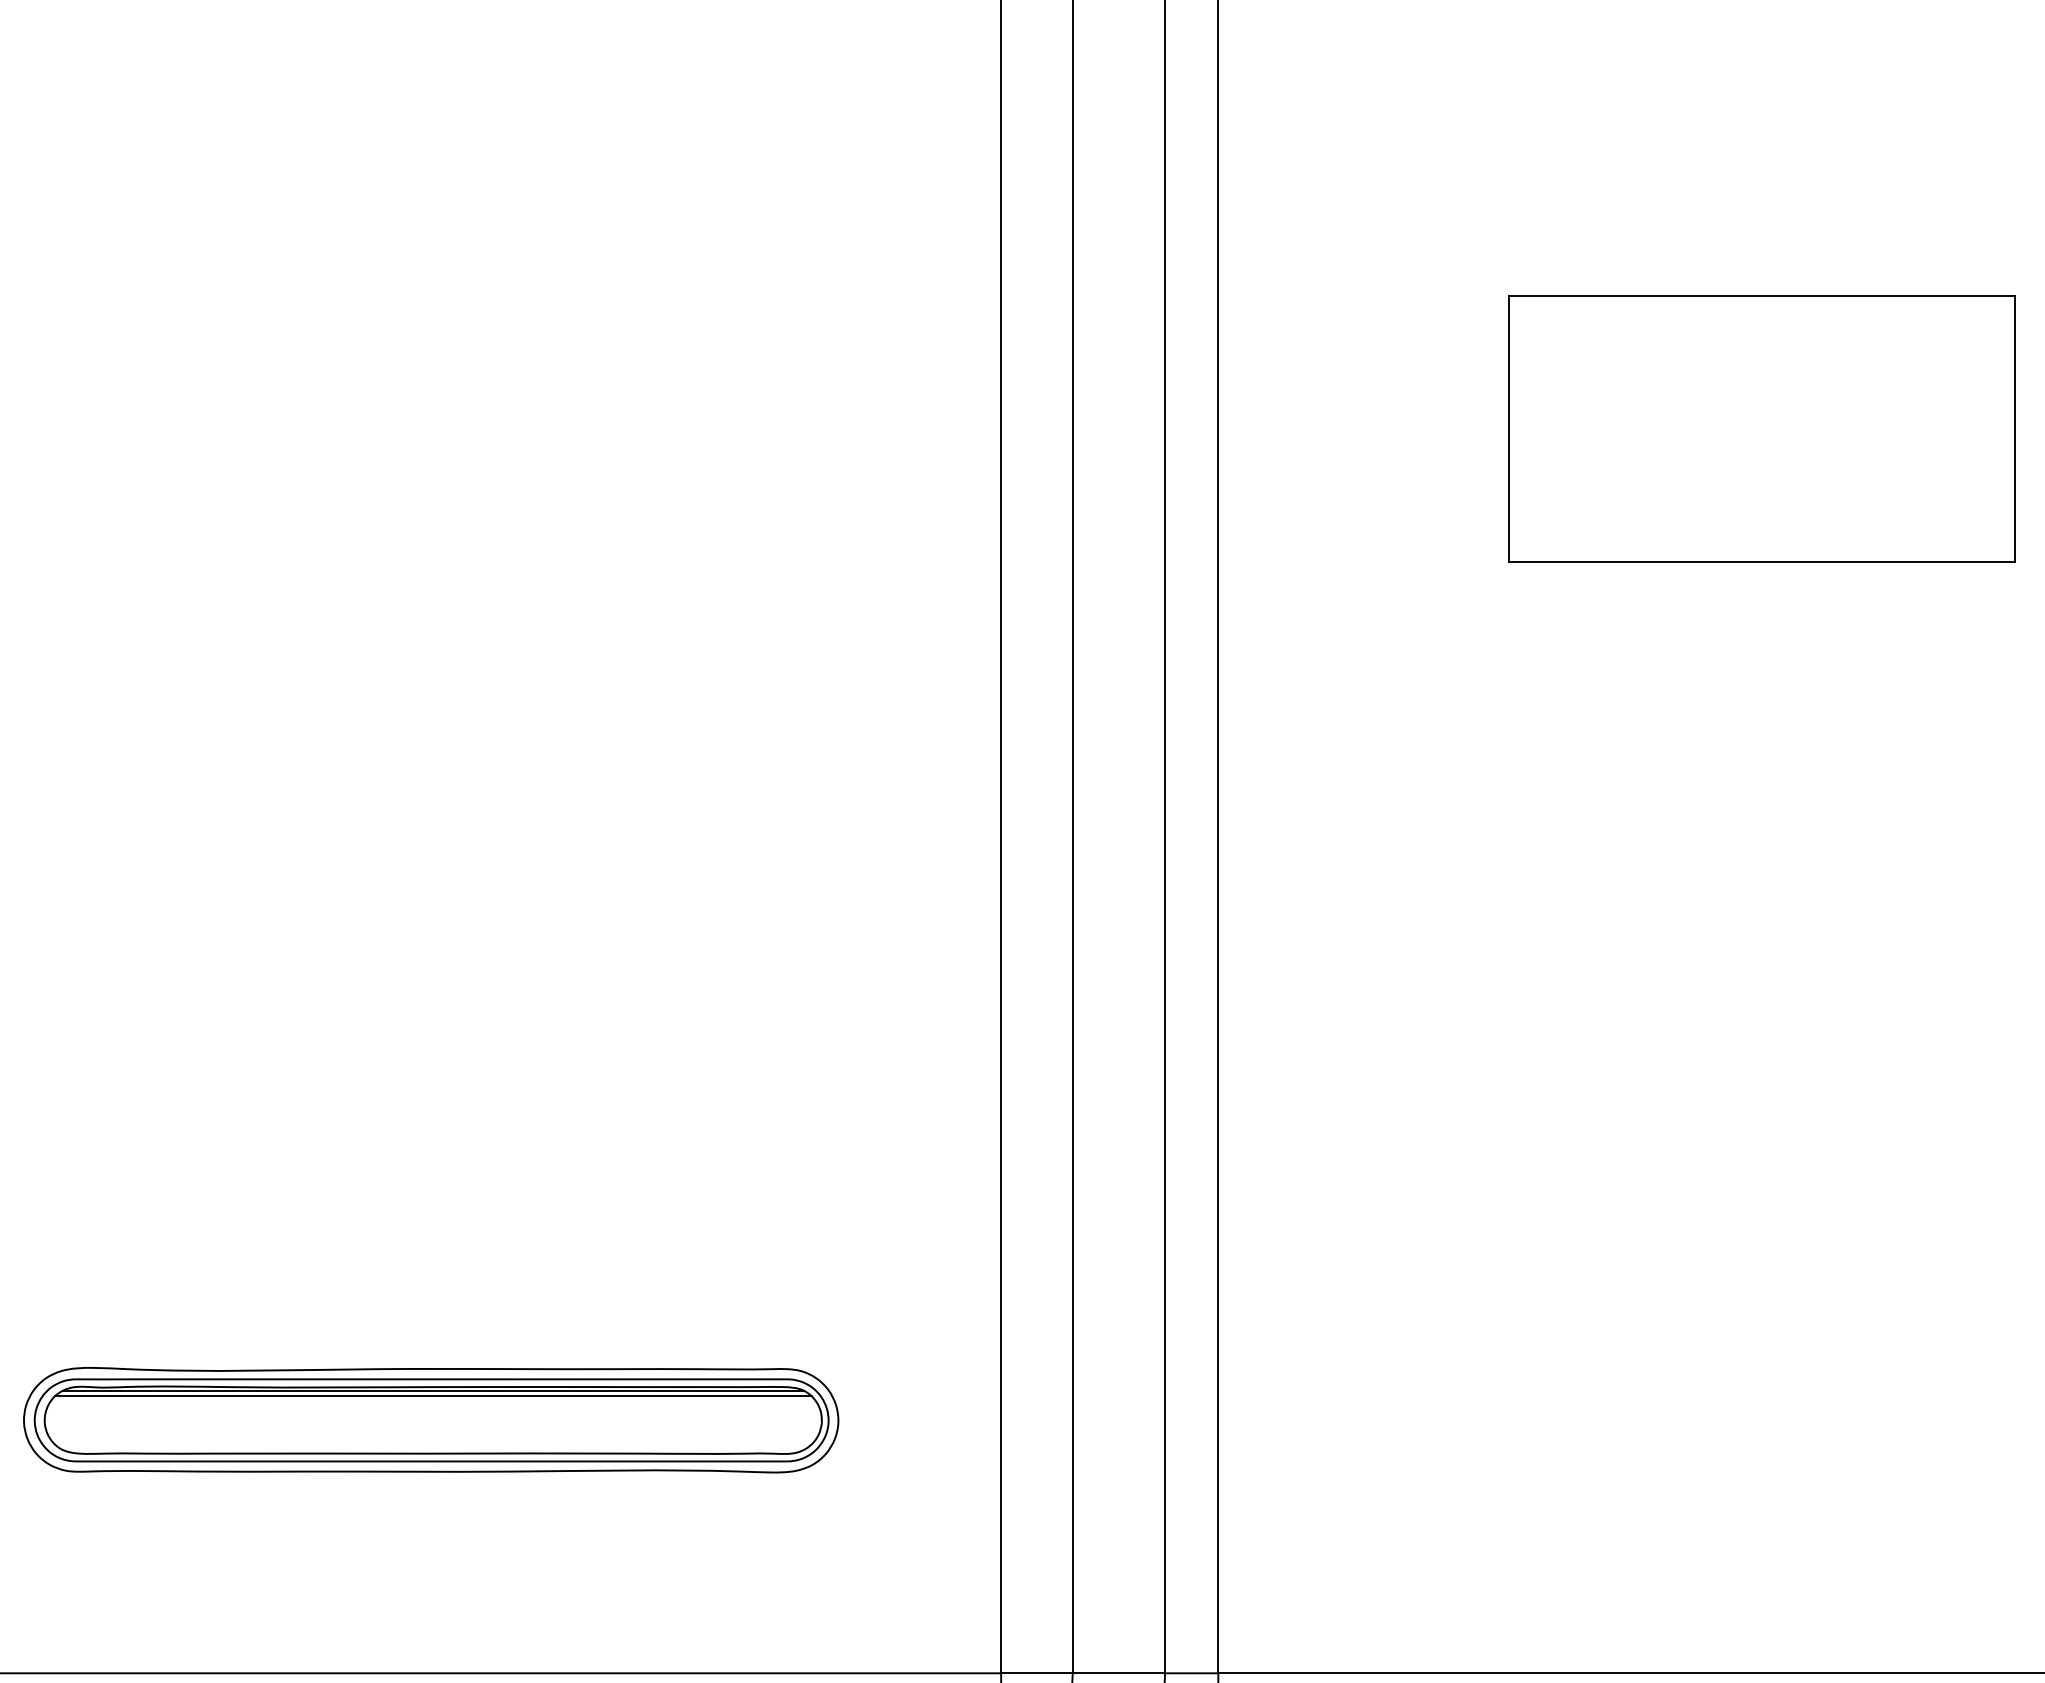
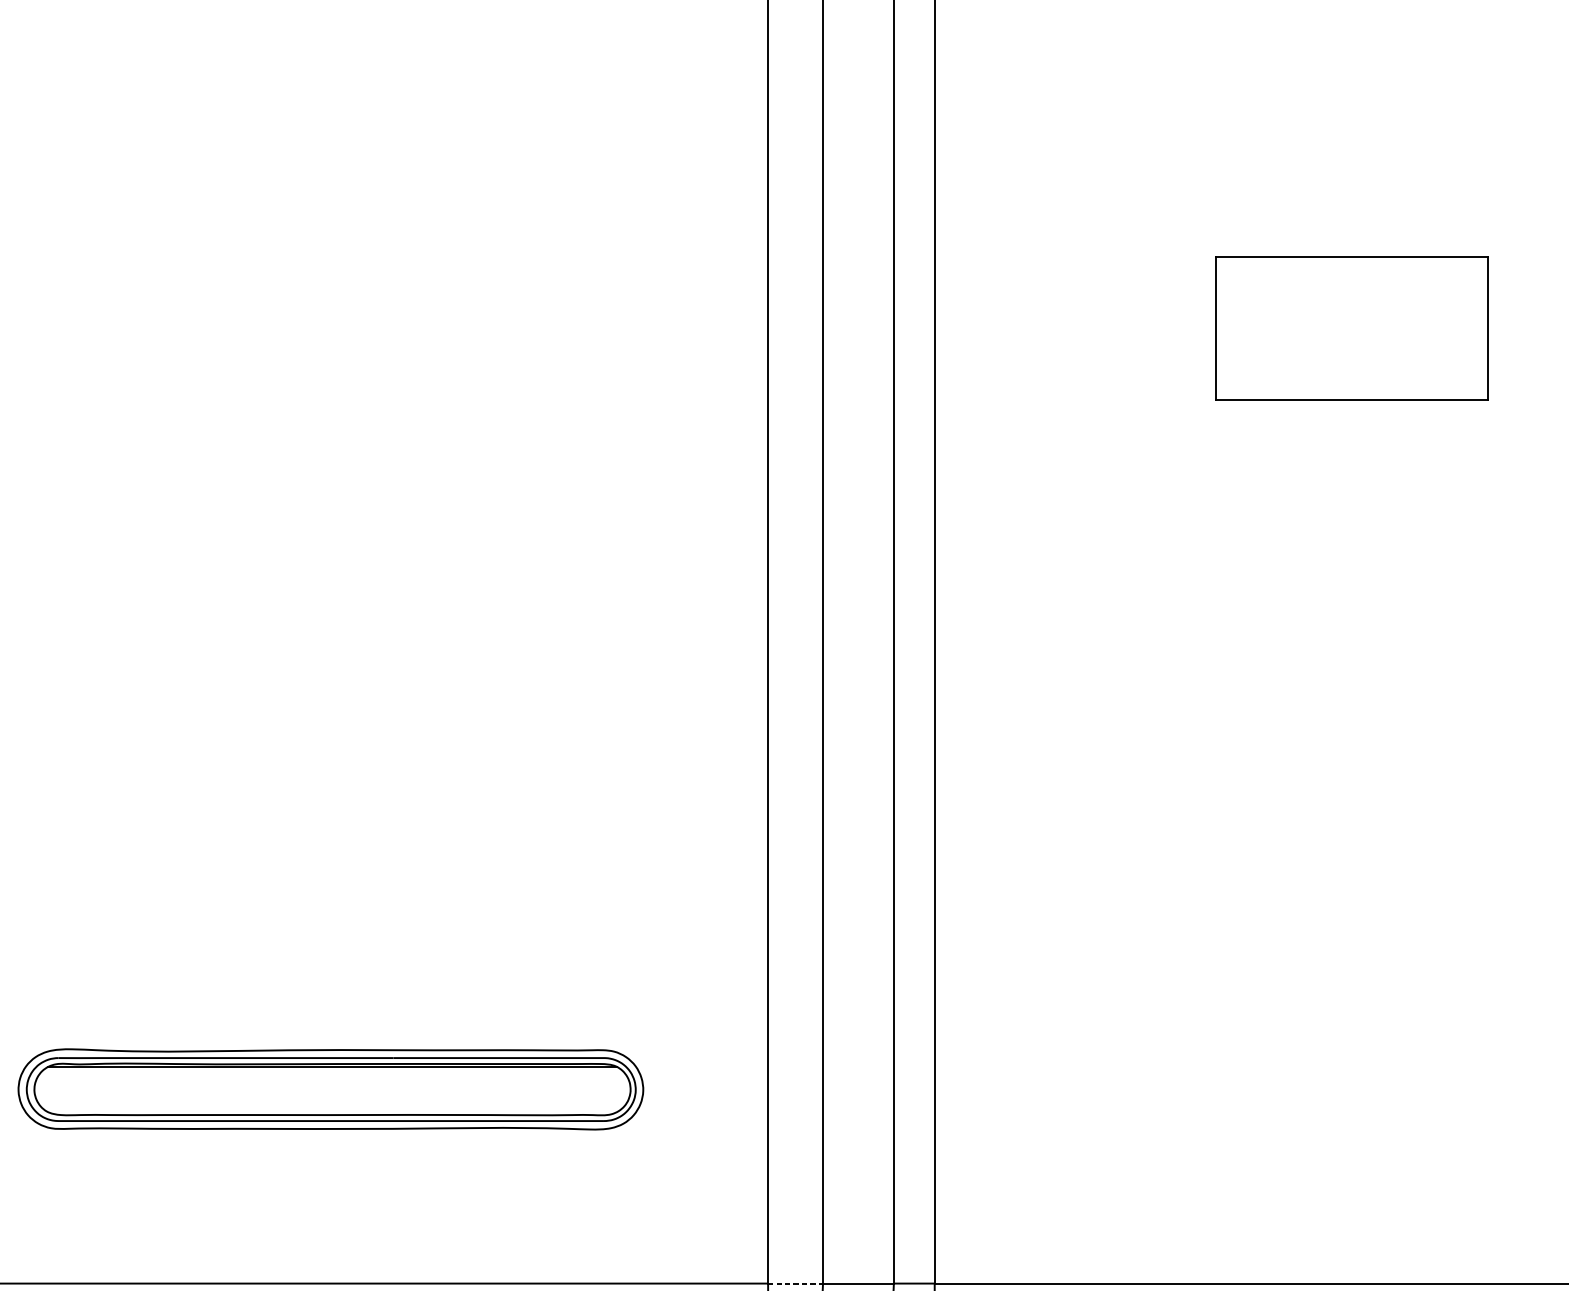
part: (1761, 428) -> (1351, 328), size x0.7
line: (433, 1396) -> (332, 1071), removed
line: (1036, 1673) -> (795, 1283), solid -> dashed

